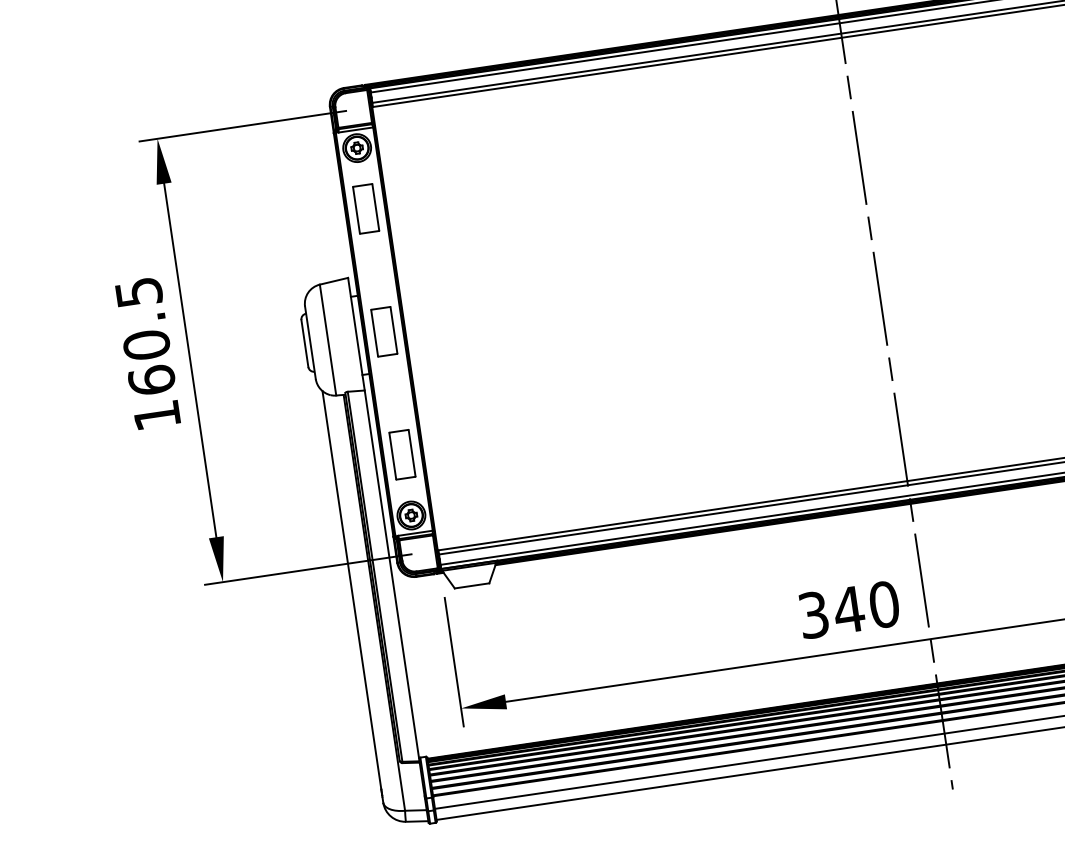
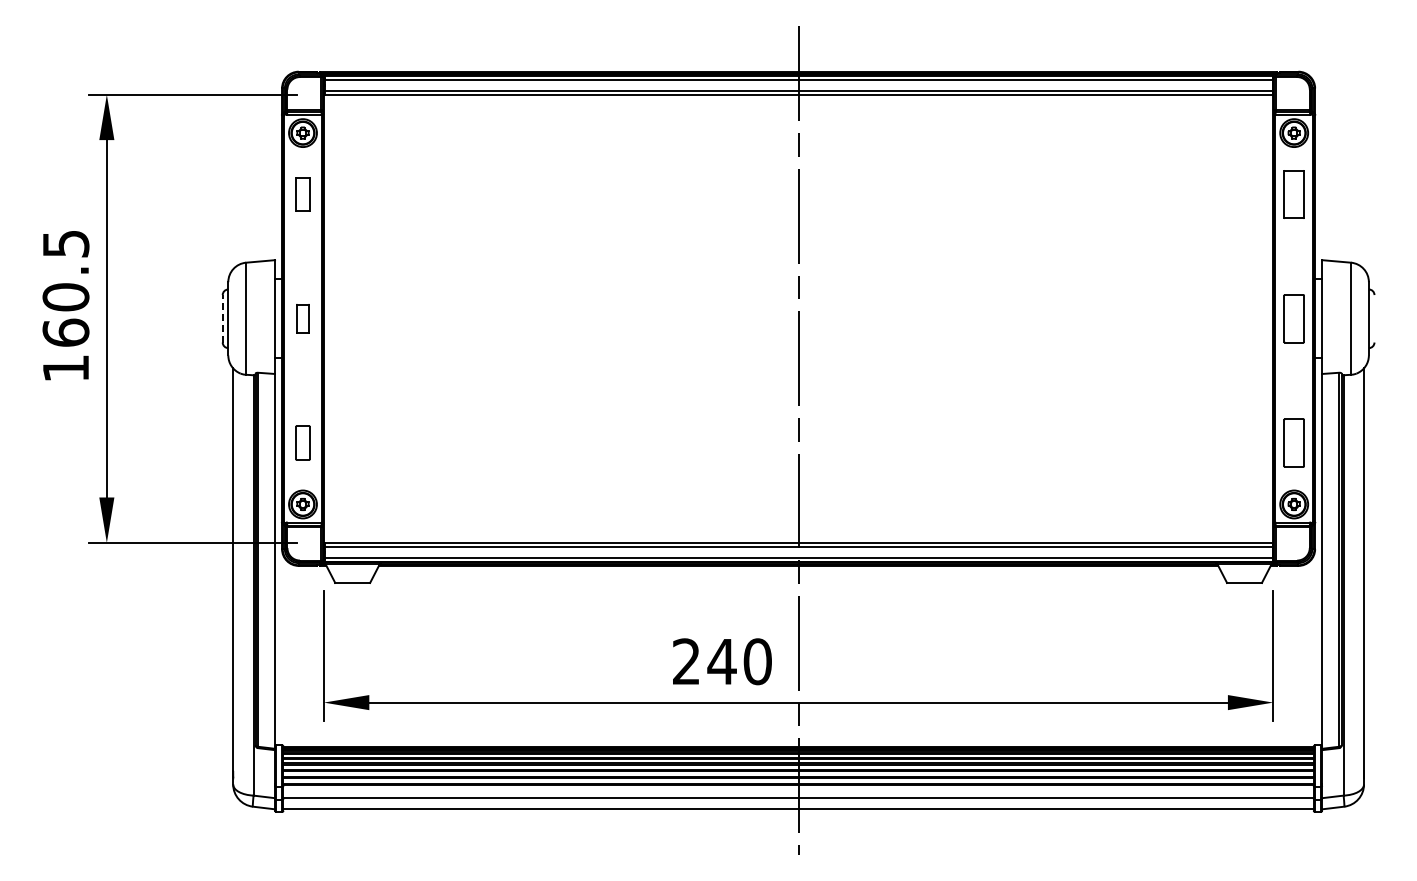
part: (365, 208) -> (302, 194), size x0.7
part: (383, 331) -> (302, 318), size x0.6
line: (304, 343) -> (222, 318), solid -> dashed
part: (401, 454) -> (302, 442), size x0.7
text: (813, 614) -> (686, 661), 340 -> 240

